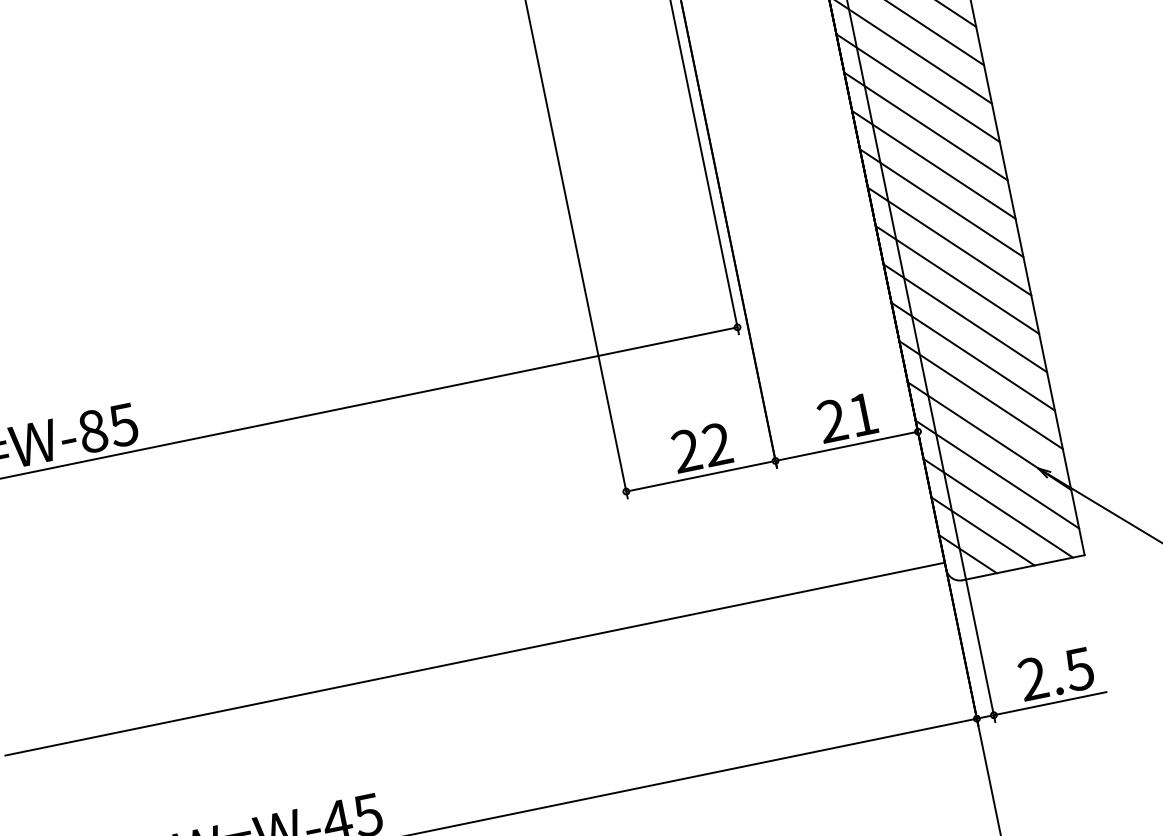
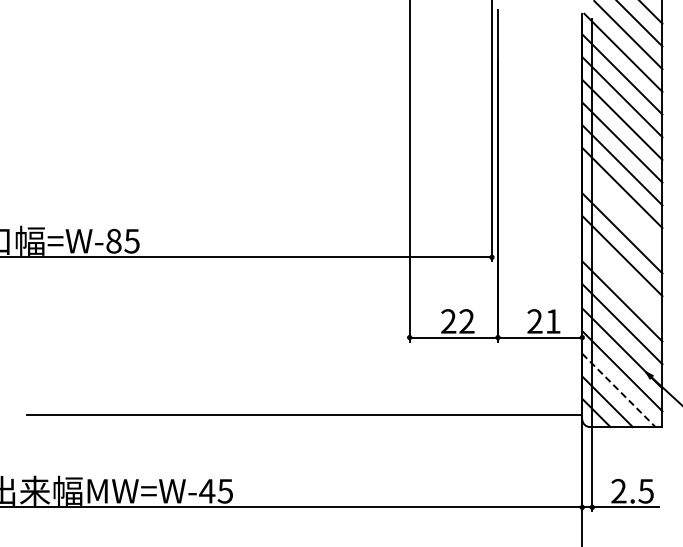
line: (941, 202) -> (622, 210), removed
line: (965, 317) -> (622, 278), removed
line: (997, 508) -> (618, 390), solid -> dashed

